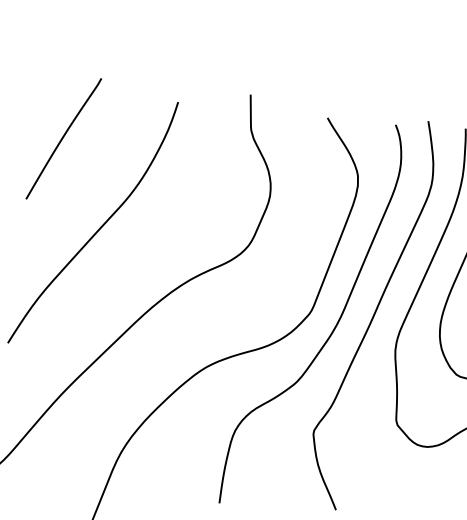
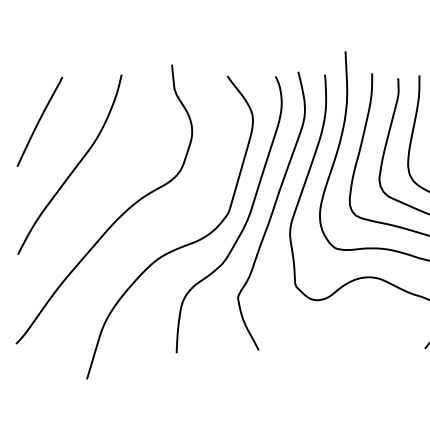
curve: (63, 138) -> (39, 121), moved

